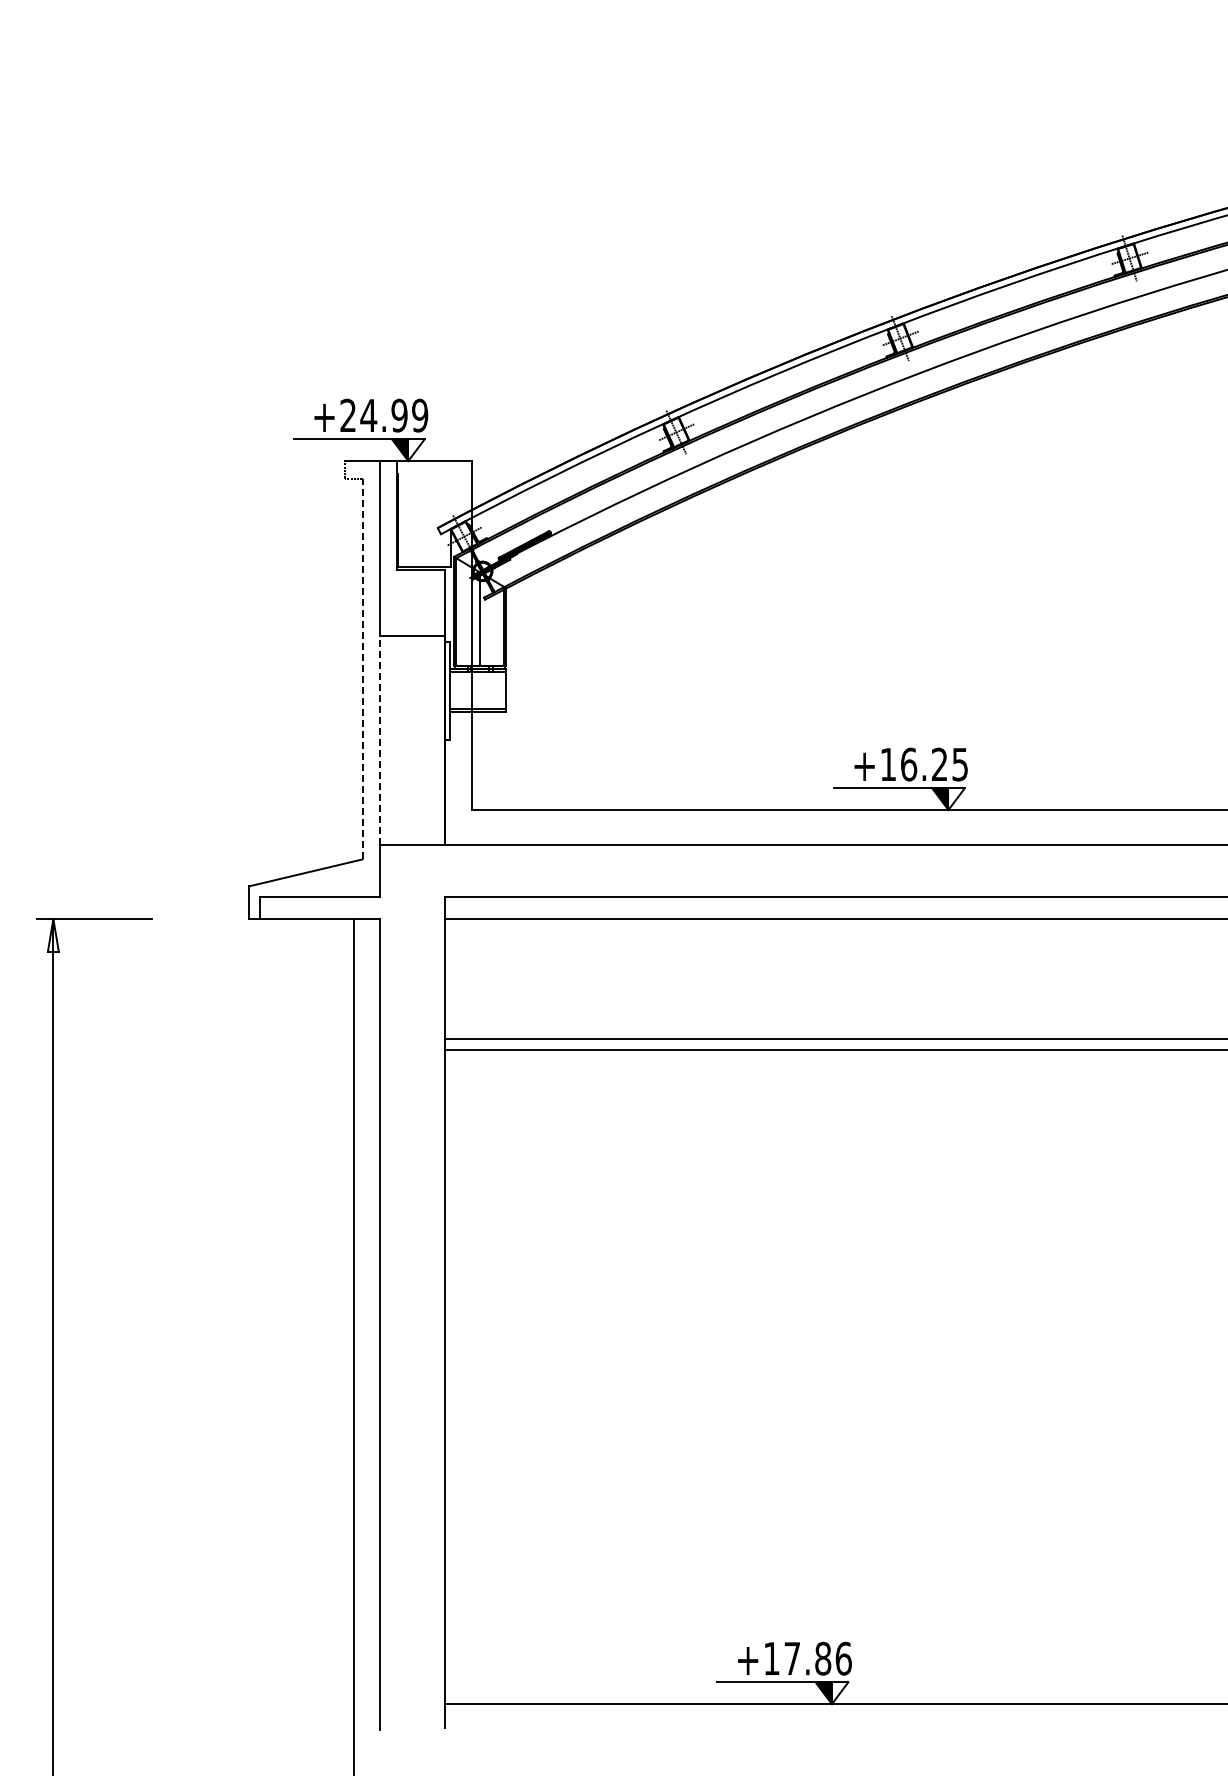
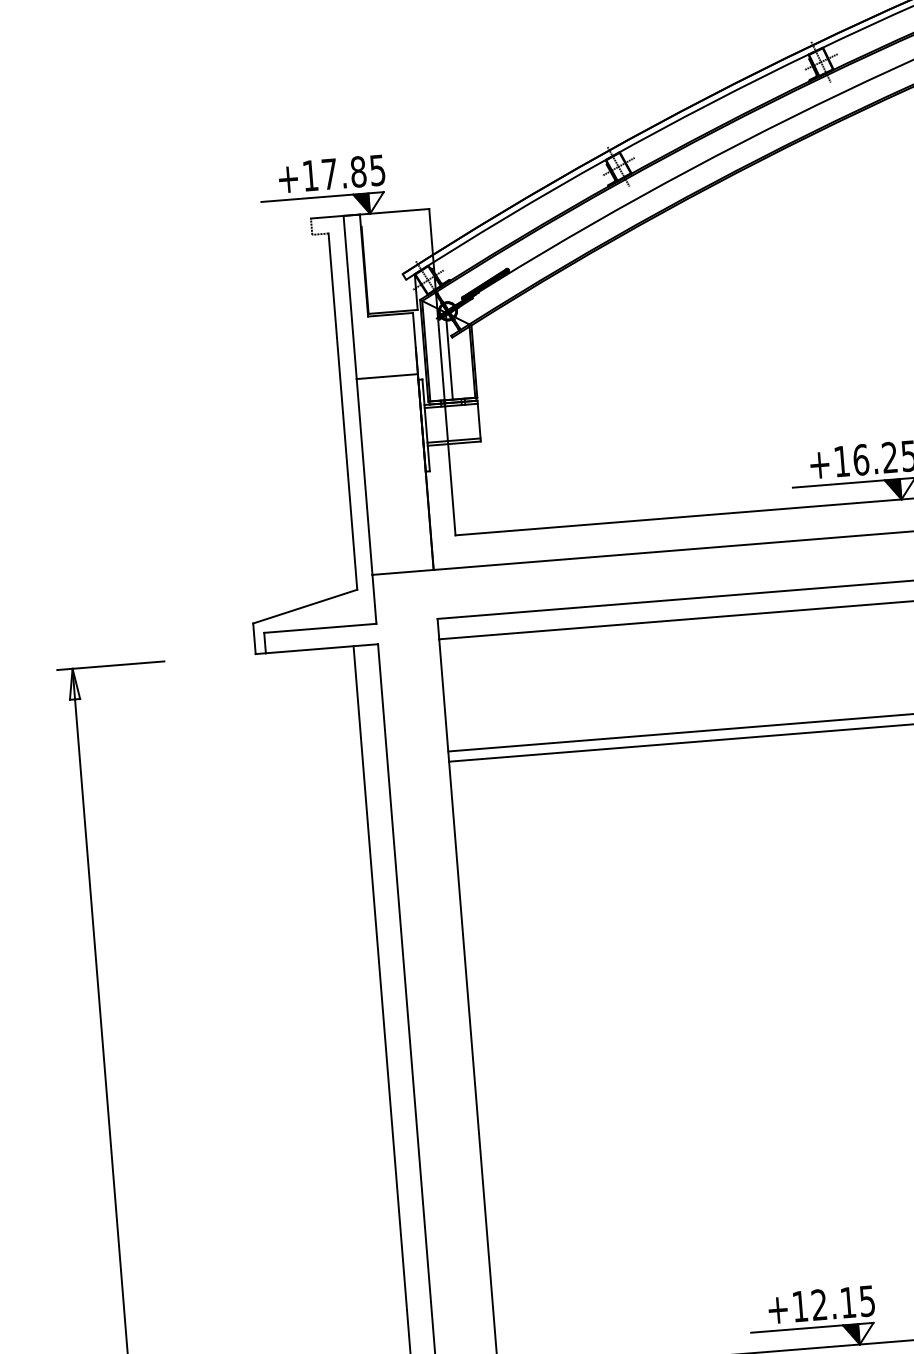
text: (384, 415) -> (344, 172), +24.99 -> +17.85
line: (362, 668) -> (342, 411), dashed -> solid
line: (379, 740) -> (364, 477), dashed -> solid
text: (817, 1658) -> (842, 1302), +17.86 -> +12.15

